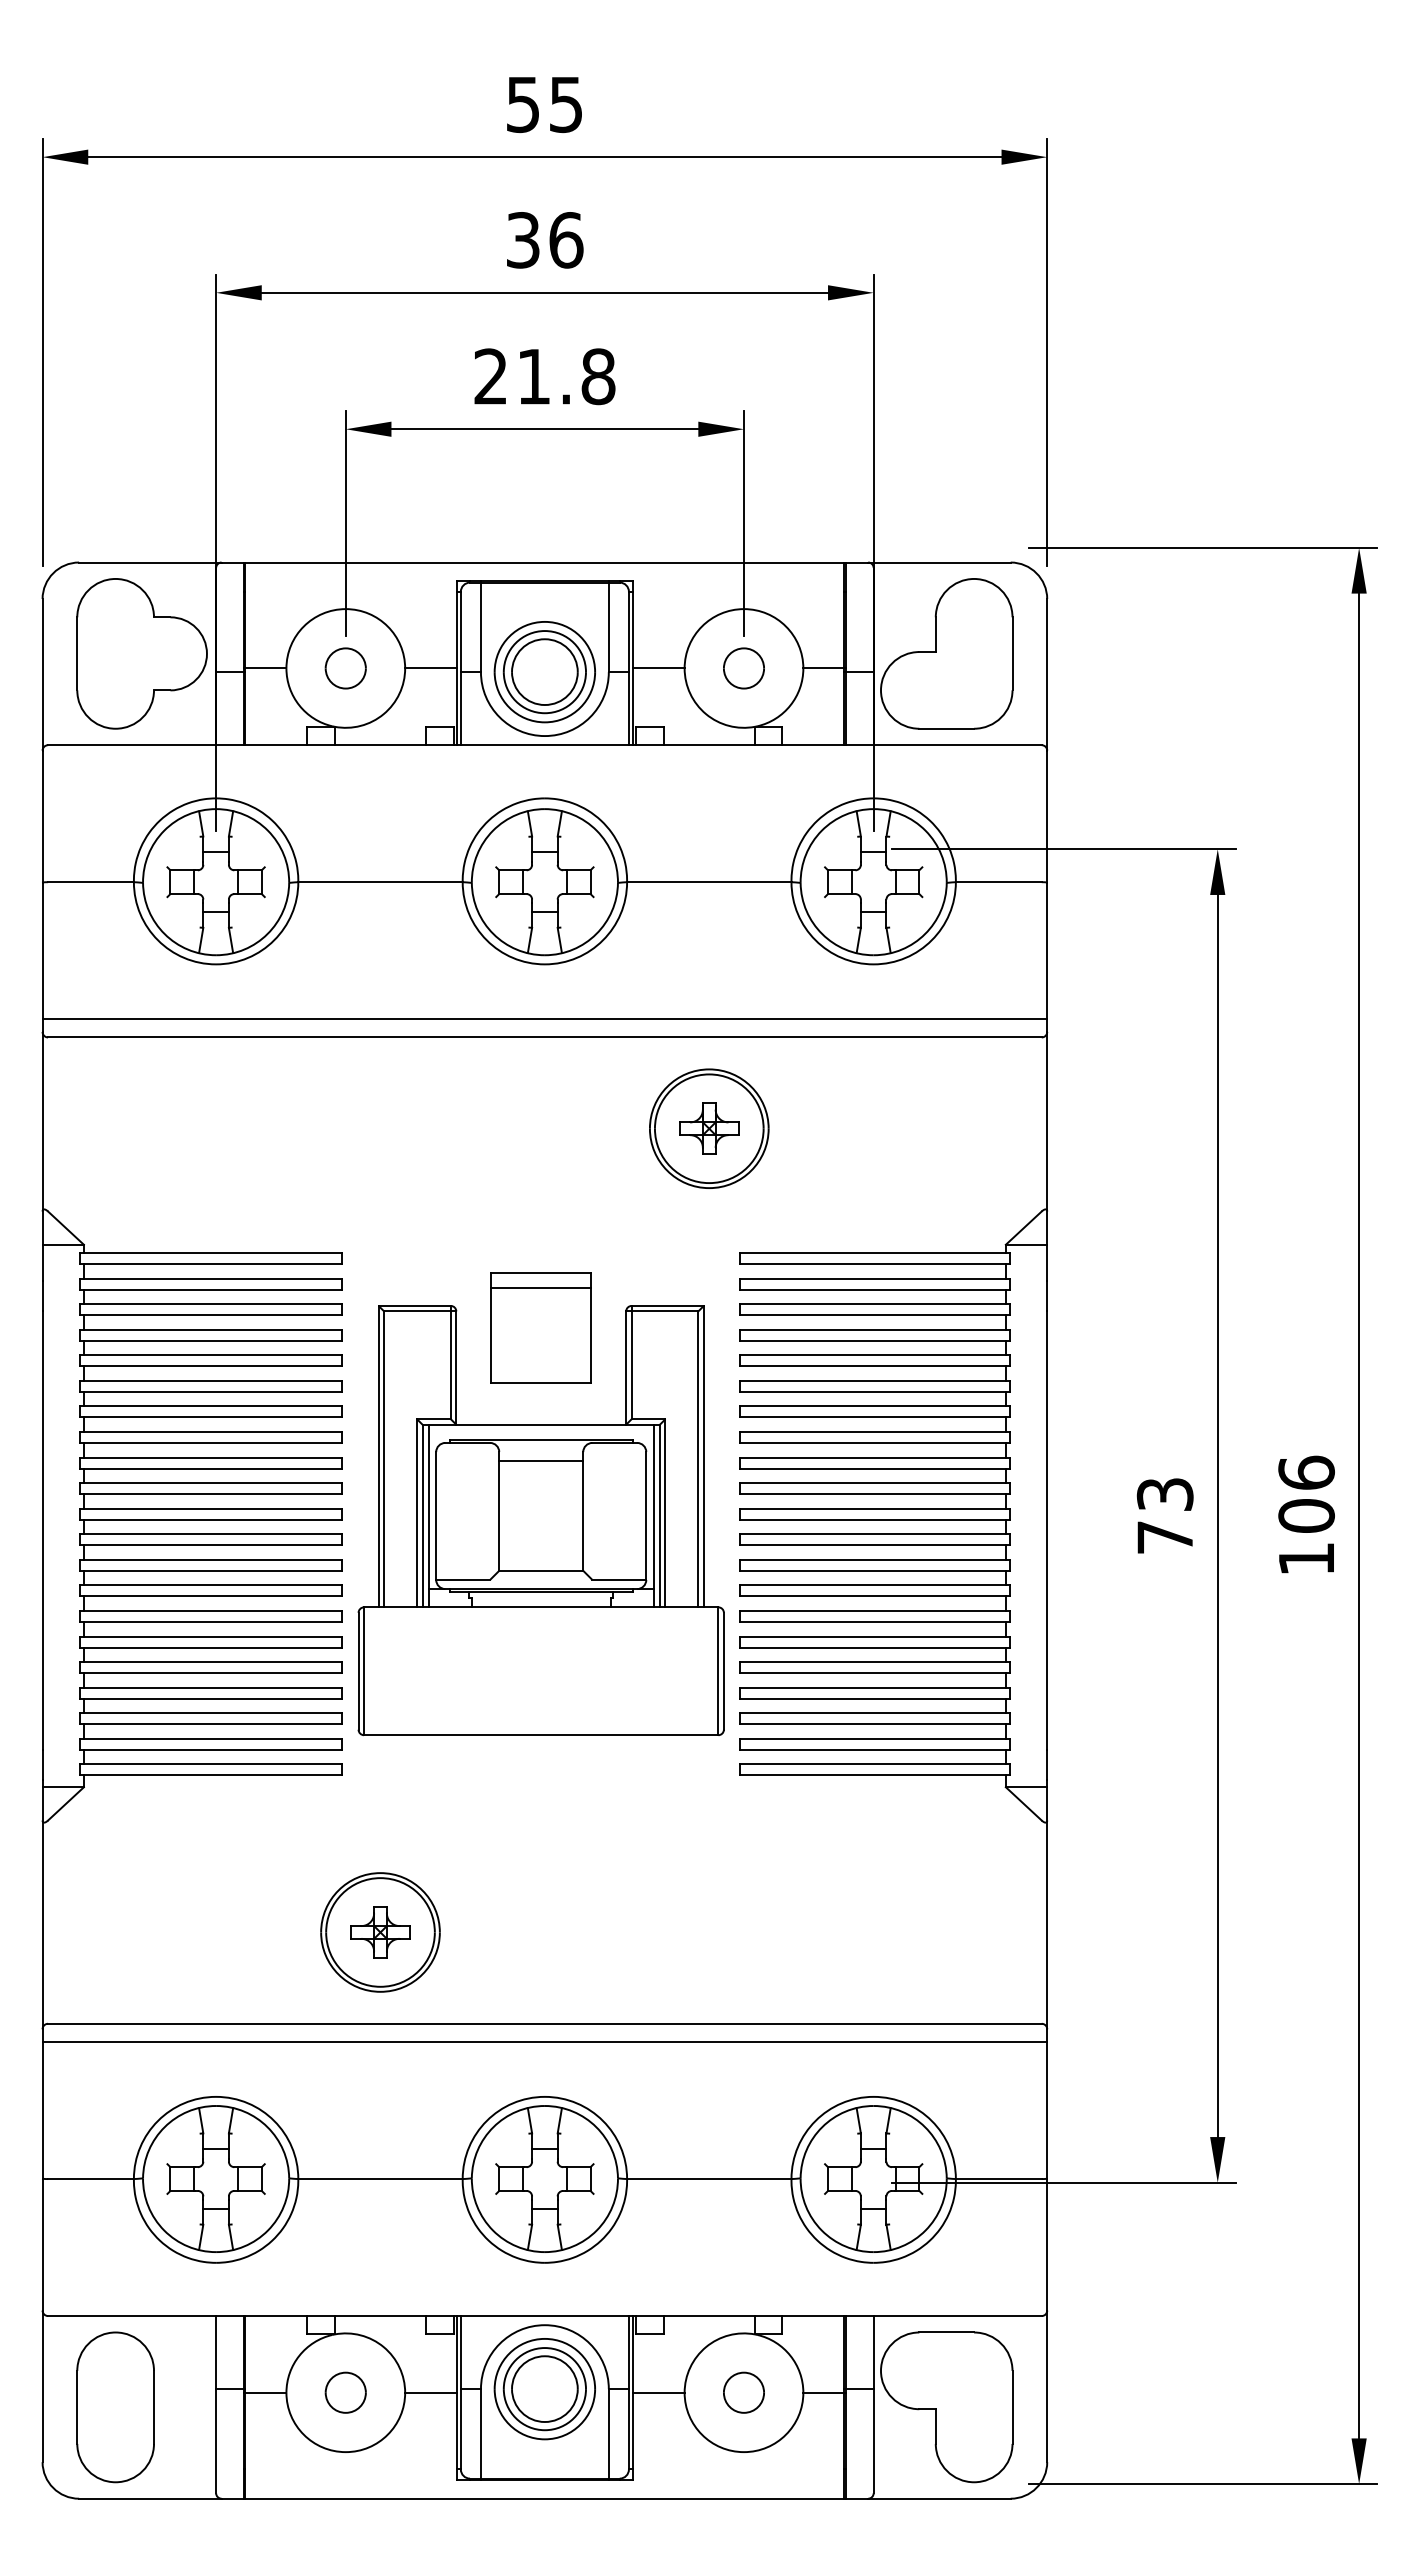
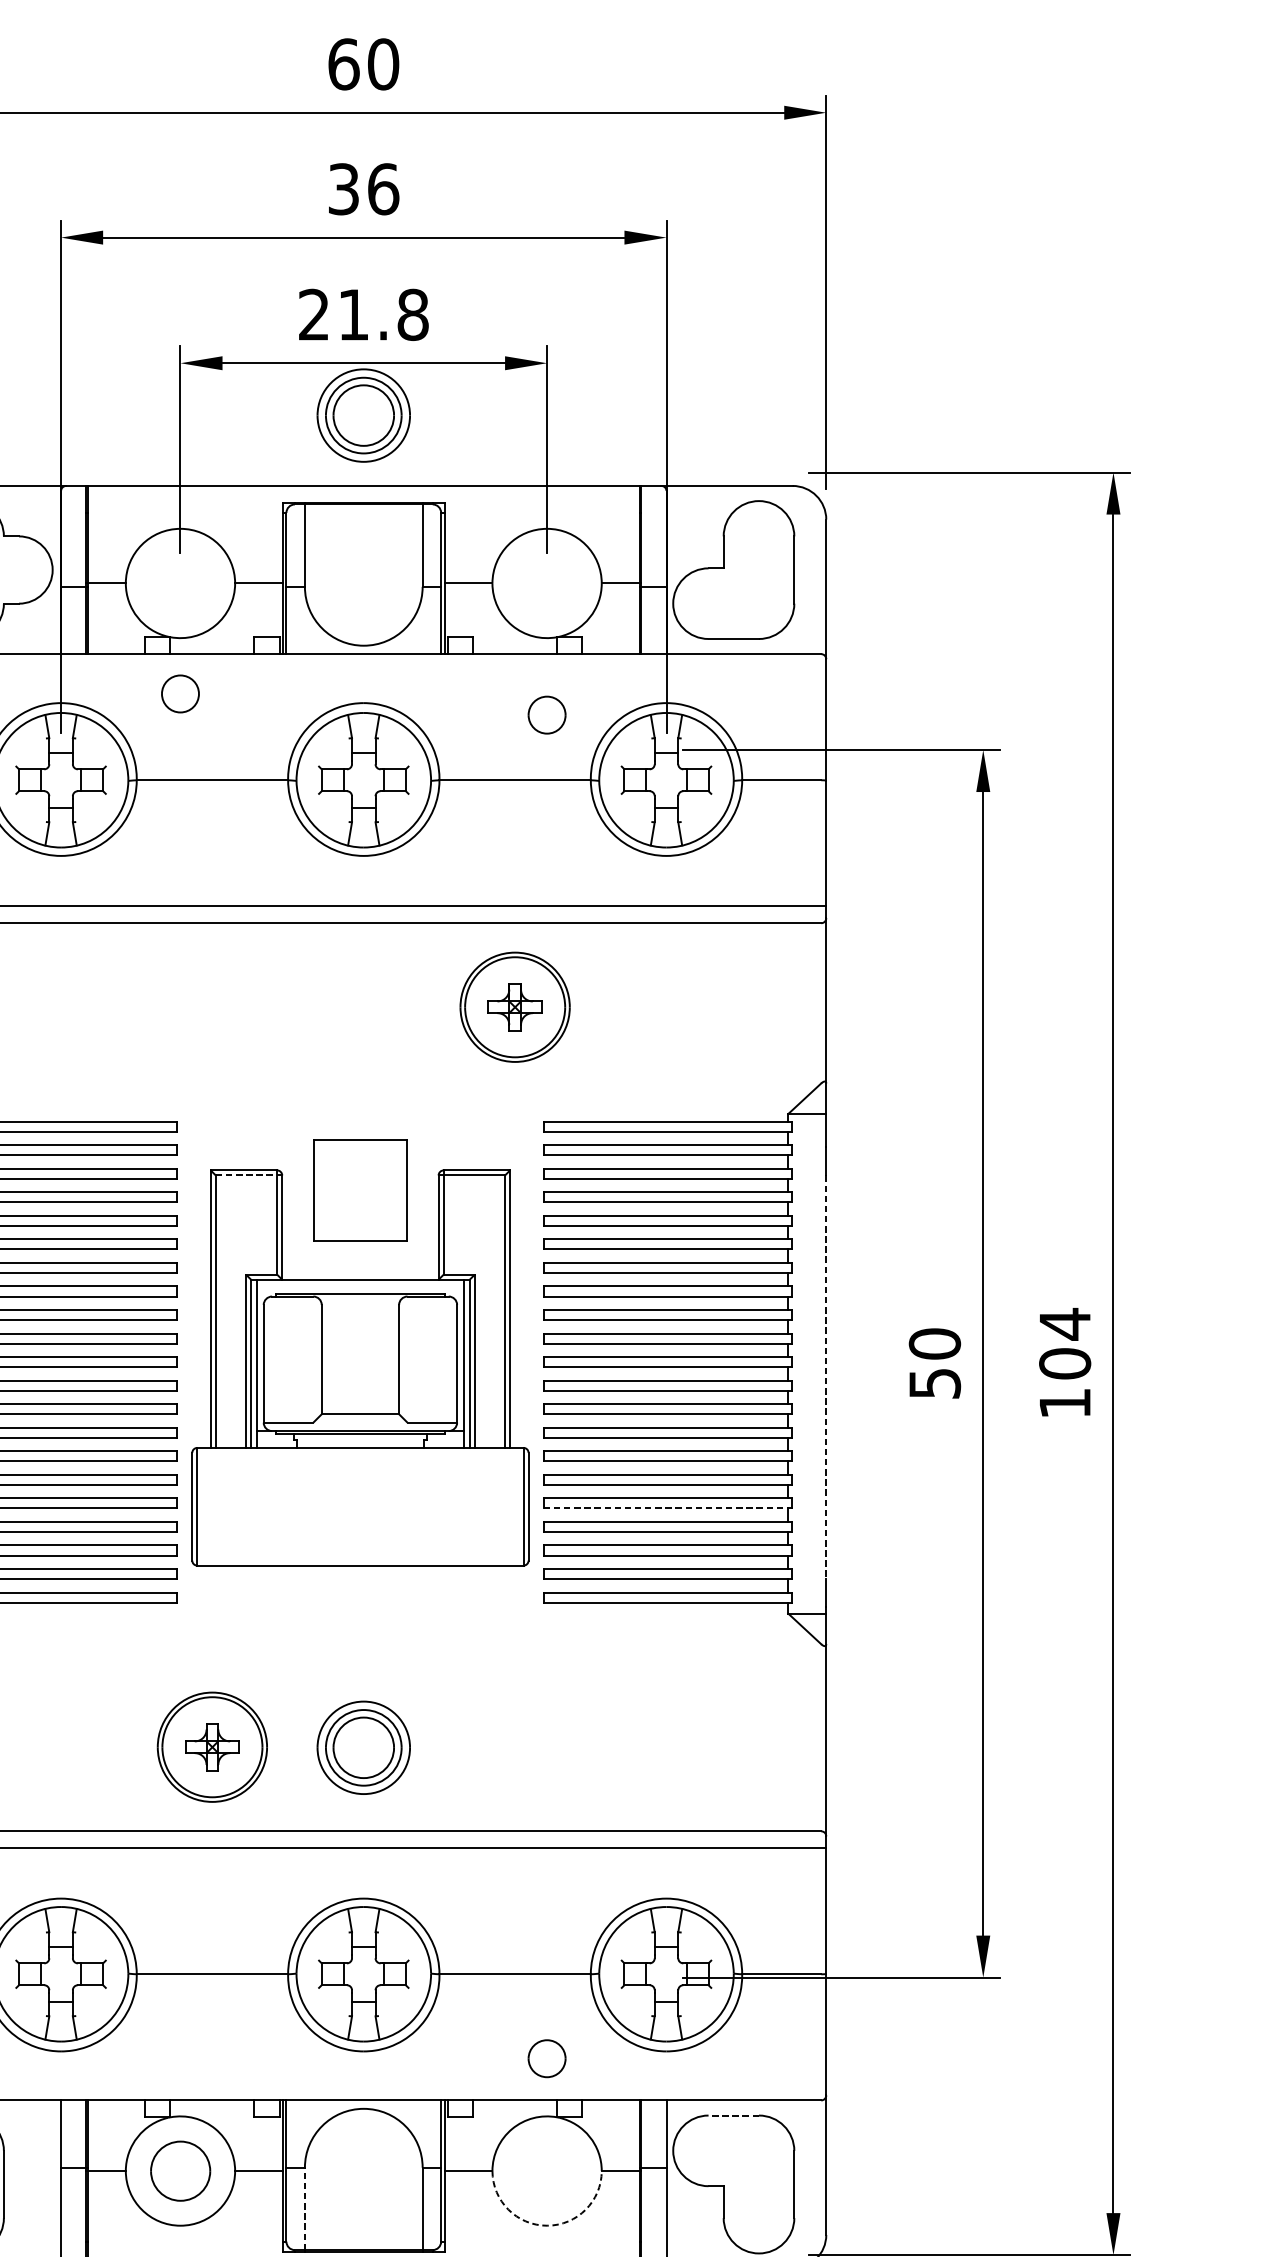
text: (544, 104) -> (363, 64), 55 -> 60
part: (345, 668) -> (180, 694), moved
part: (743, 668) -> (546, 715), moved
part: (544, 672) -> (363, 415), moved
line: (541, 1287) -> (360, 1153), removed
line: (420, 1311) -> (249, 1175), solid -> dashed
line: (541, 1461) -> (360, 1313), removed
text: (1306, 1473) -> (1065, 1324), 106 -> 104
text: (1164, 1515) -> (934, 1363), 73 -> 50
line: (1047, 1531) -> (826, 1378), solid -> dashed
line: (873, 1673) -> (666, 1508), solid -> dashed
line: (946, 2332) -> (733, 2115), solid -> dashed
part: (544, 2389) -> (363, 1748), moved
part: (345, 2392) -> (180, 2170), size x1.6
part: (743, 2392) -> (546, 2058), moved
line: (480, 2433) -> (304, 2208), solid -> dashed
arc: (744, 2452) -> (547, 2226), solid -> dashed

